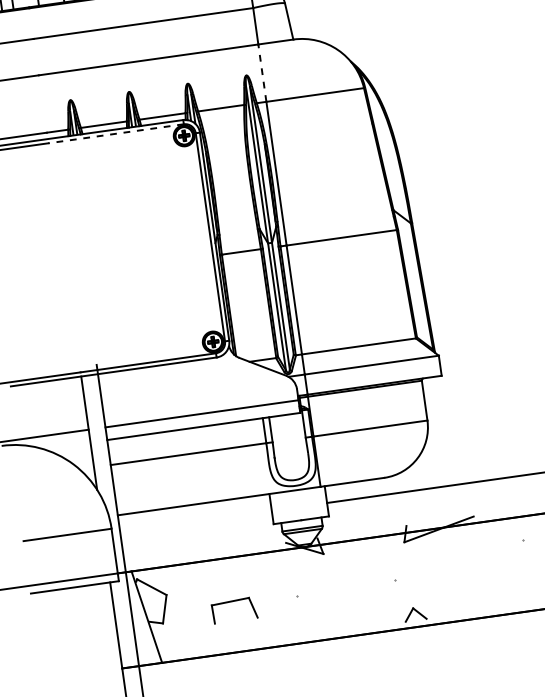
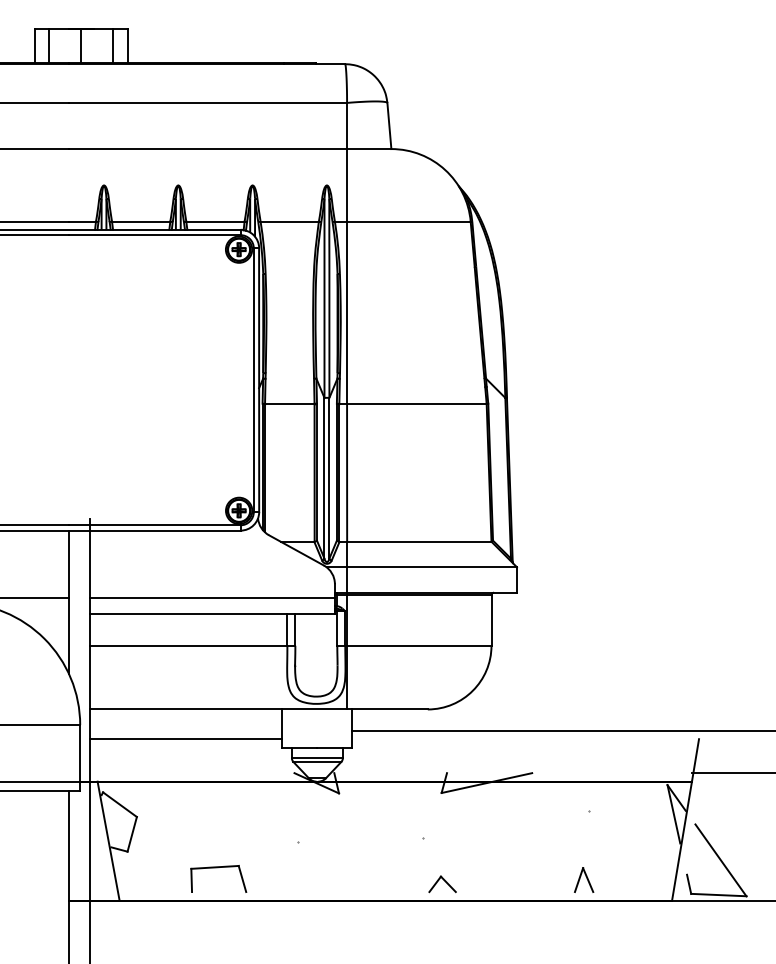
line: (262, 72) -> (347, 184), dashed -> solid
line: (115, 134) -> (154, 235), dashed -> solid
line: (197, 528) -> (186, 739), added
part: (526, 594) -> (584, 879), added
part: (233, 602) -> (218, 868), moved

